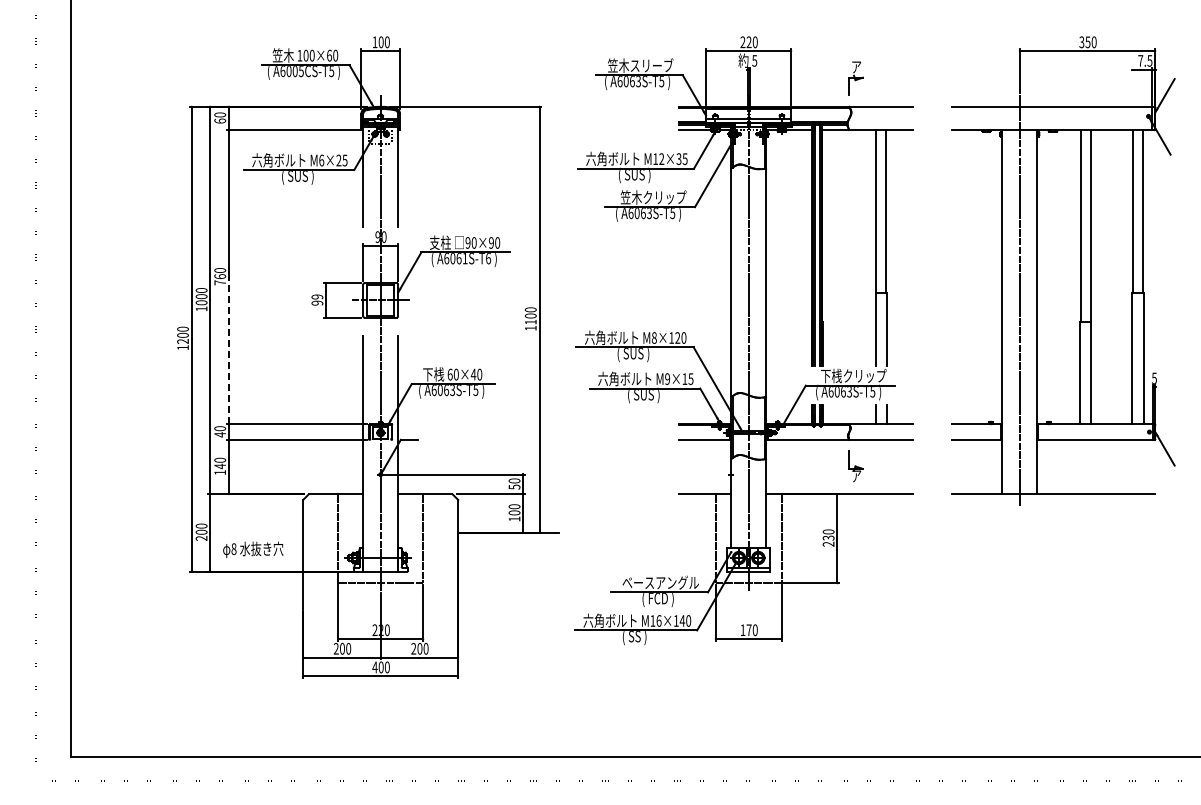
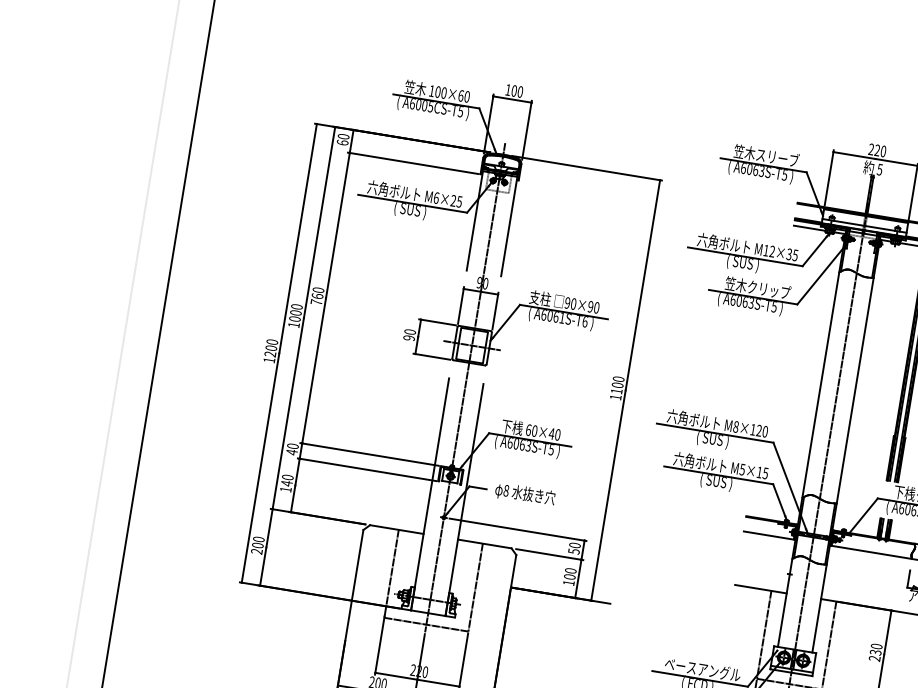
text: (317, 296) -> (410, 331), 99 -> 90
line: (228, 350) -> (313, 370), dashed -> solid
text: (667, 378) -> (742, 469), M9×15 -> M5×15
text: (253, 549) -> (525, 494), moved

